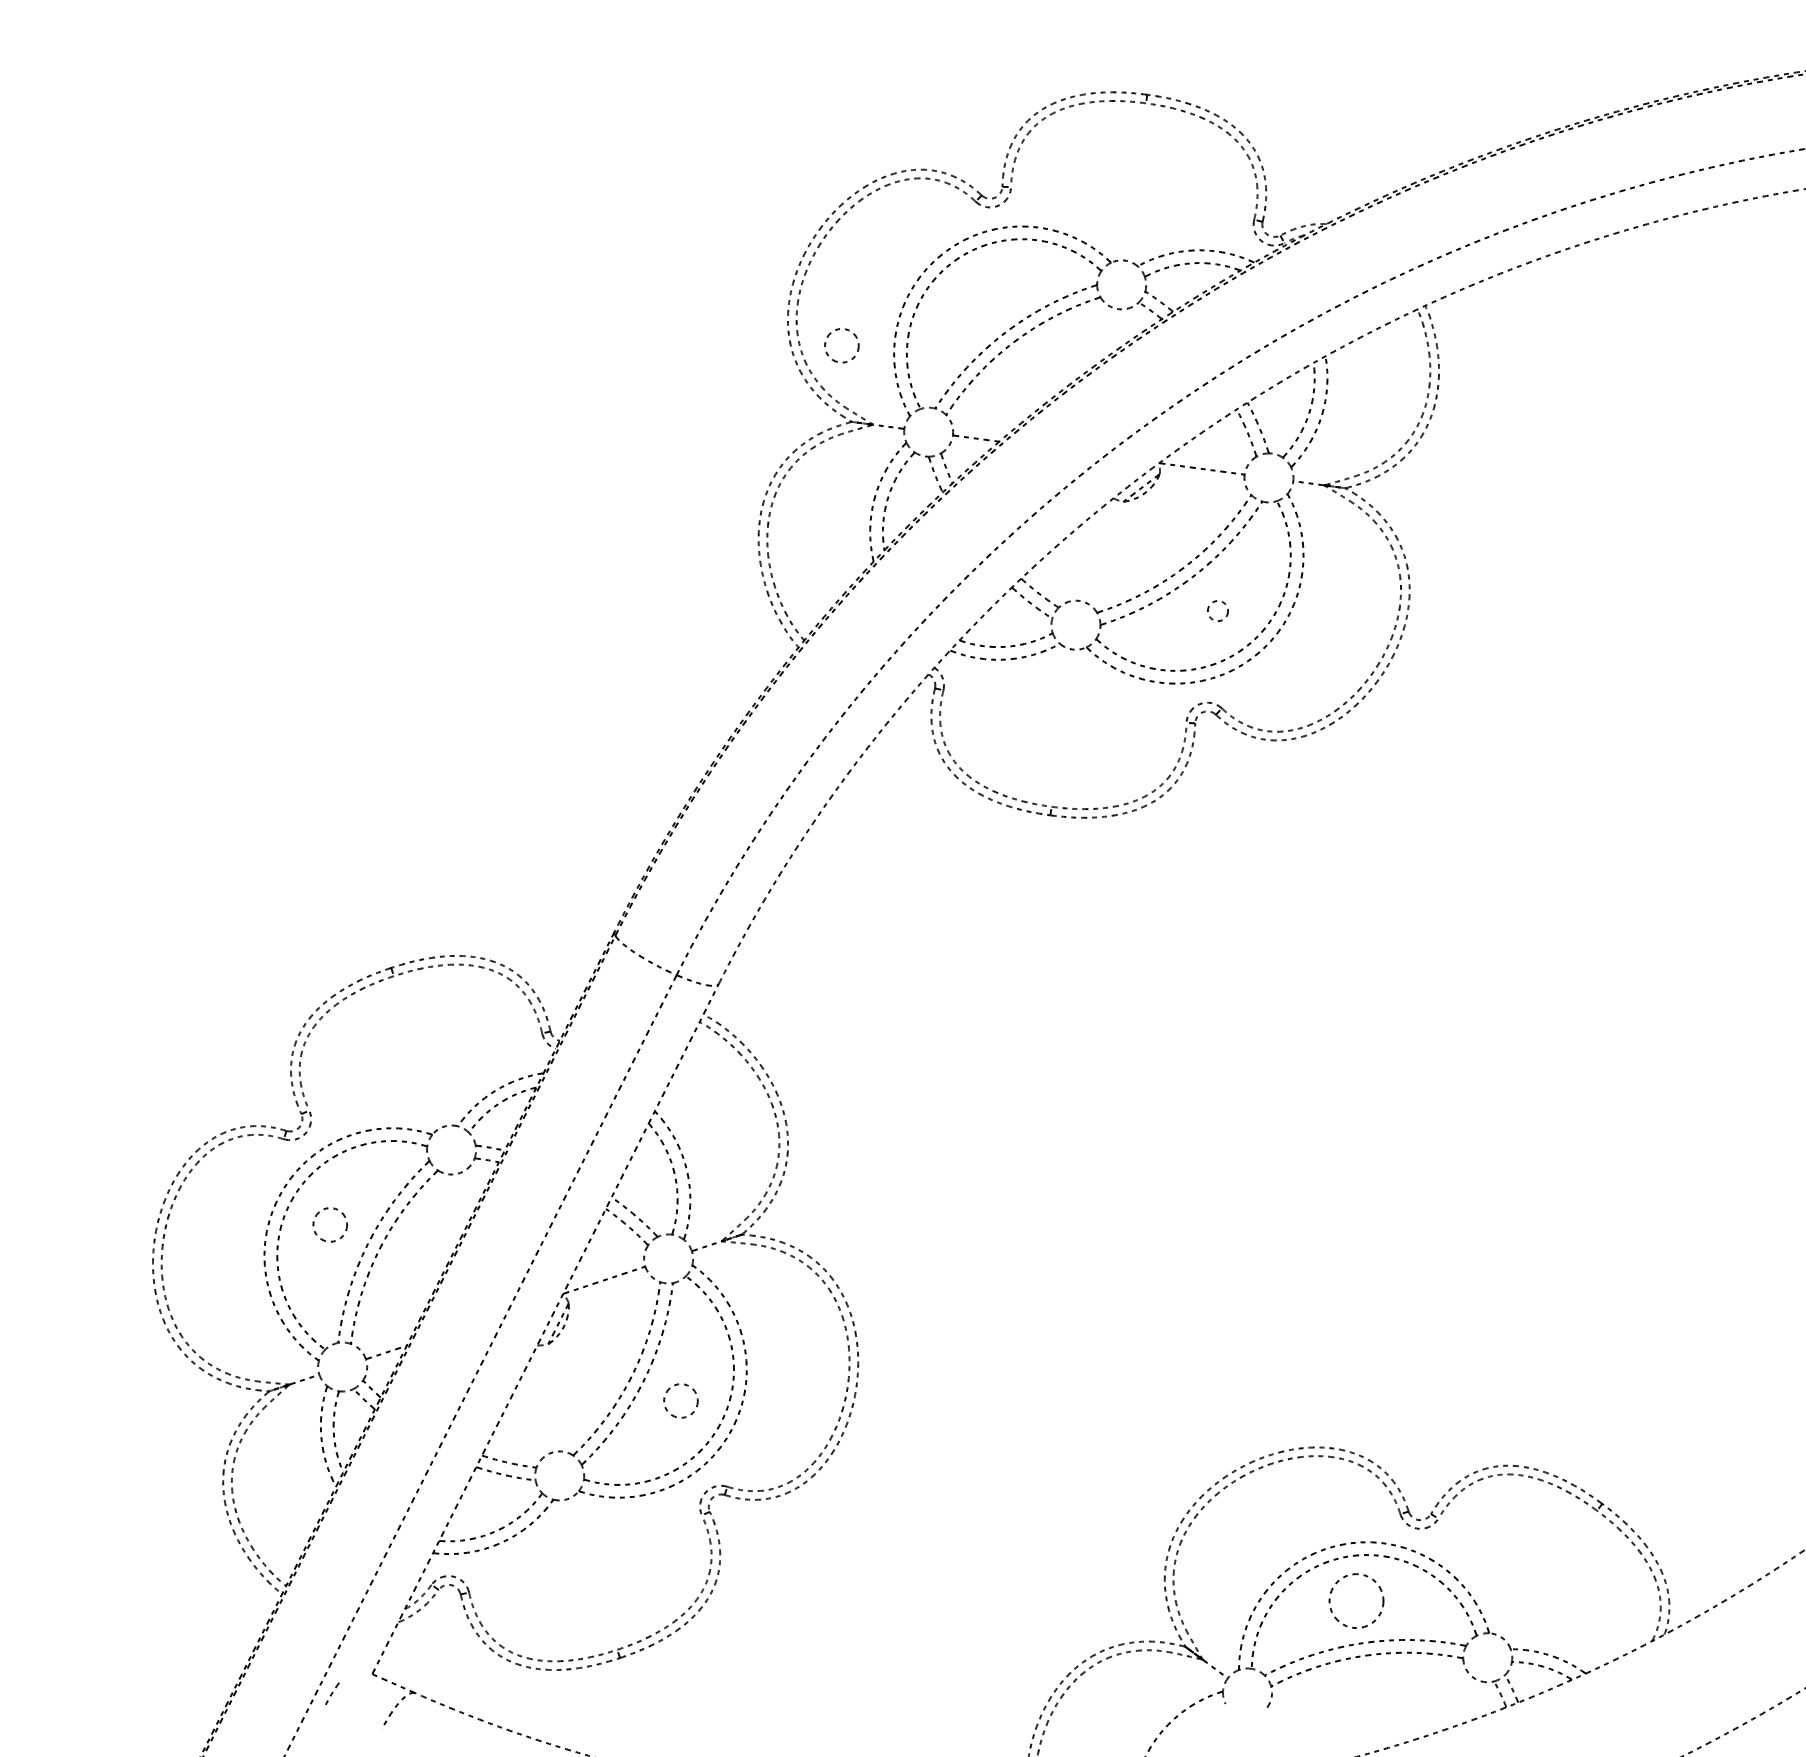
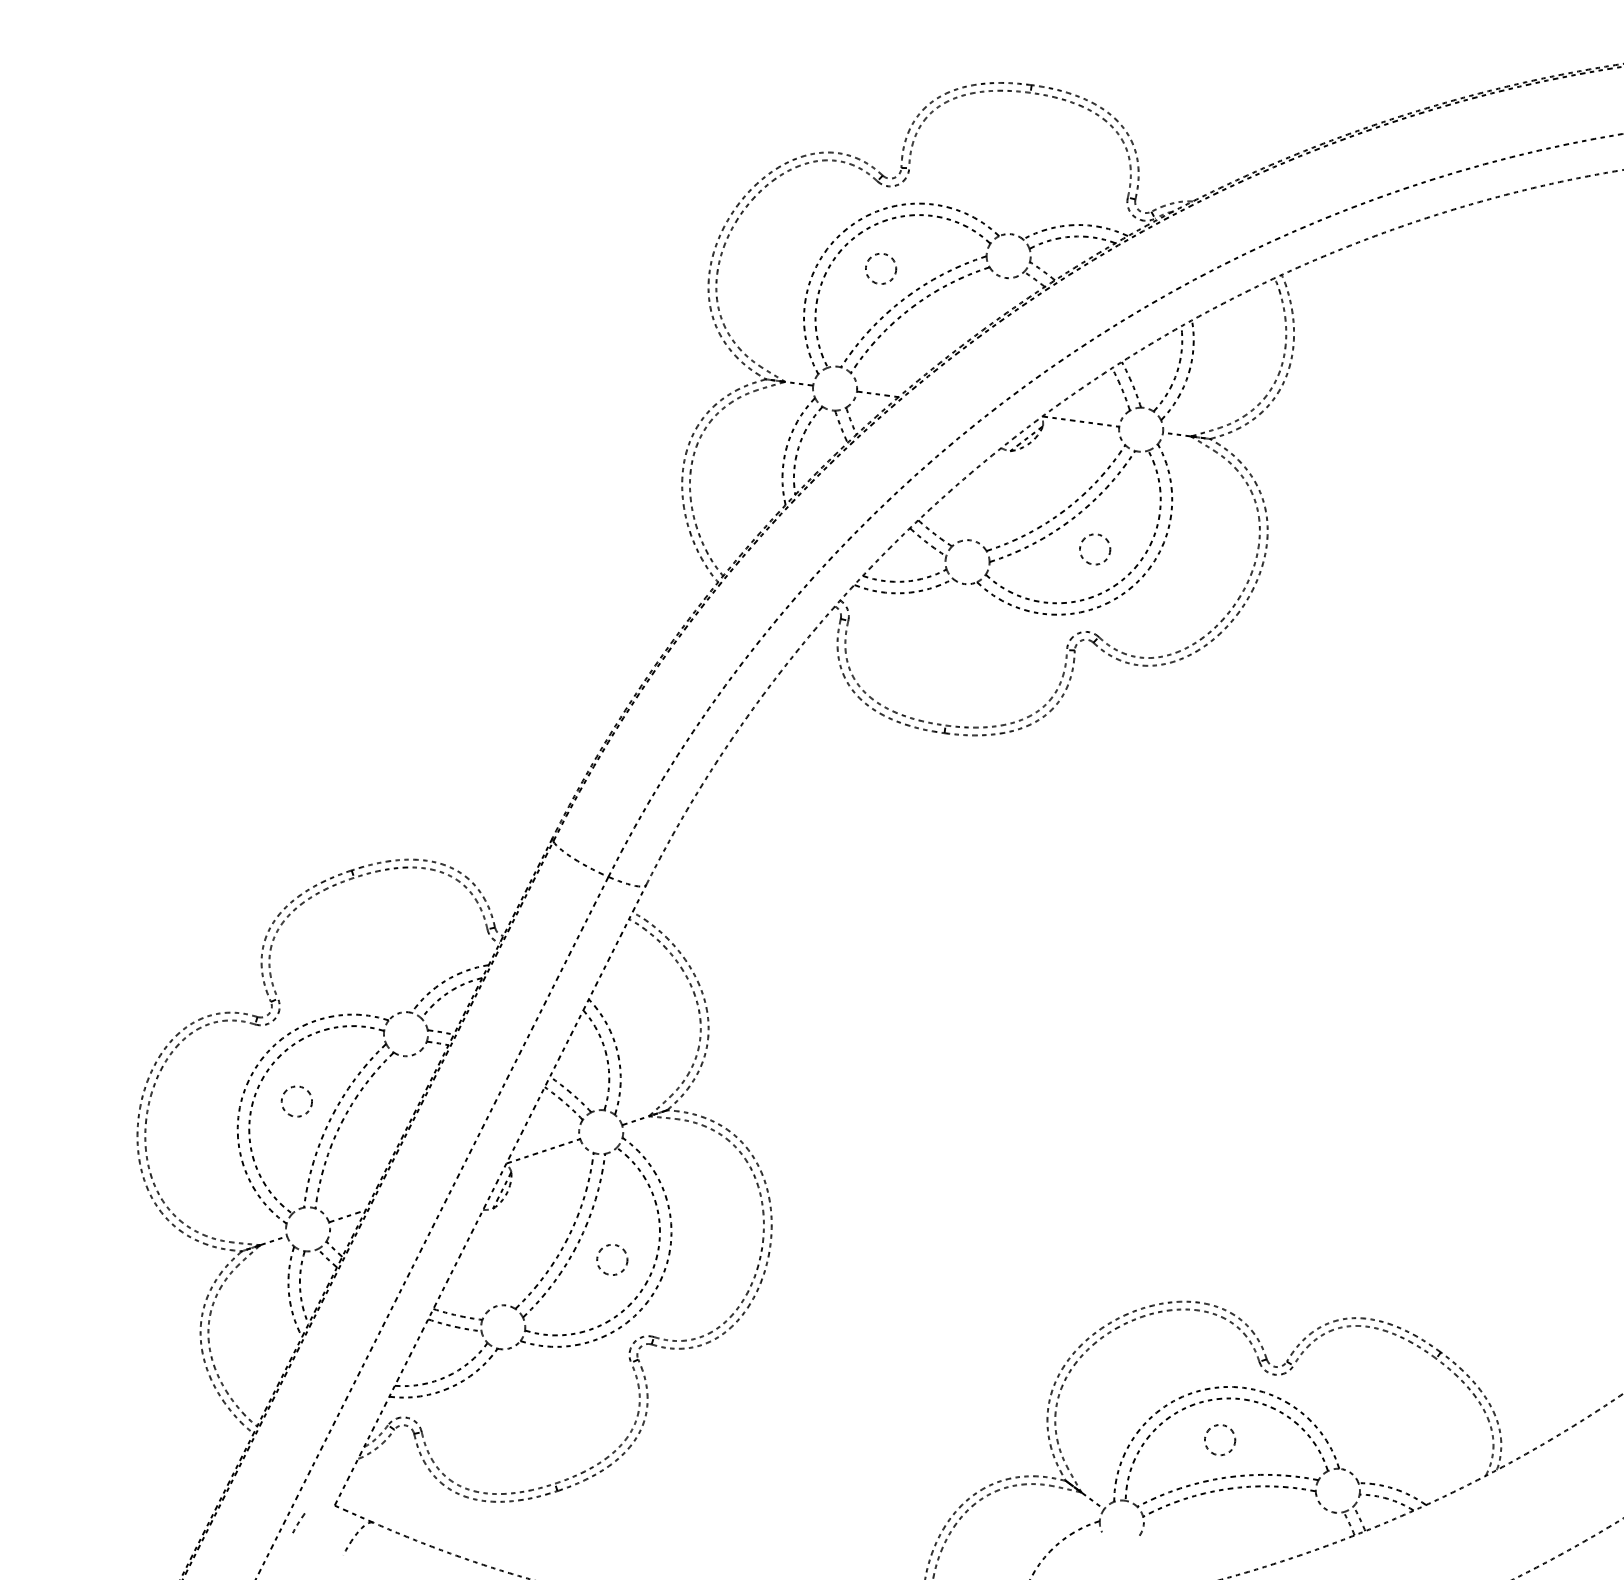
circle: (842, 345) -> (881, 268), moved
circle: (1218, 611) -> (1095, 549), size x1.67
circle: (1357, 1601) -> (1220, 1440), size x0.62

